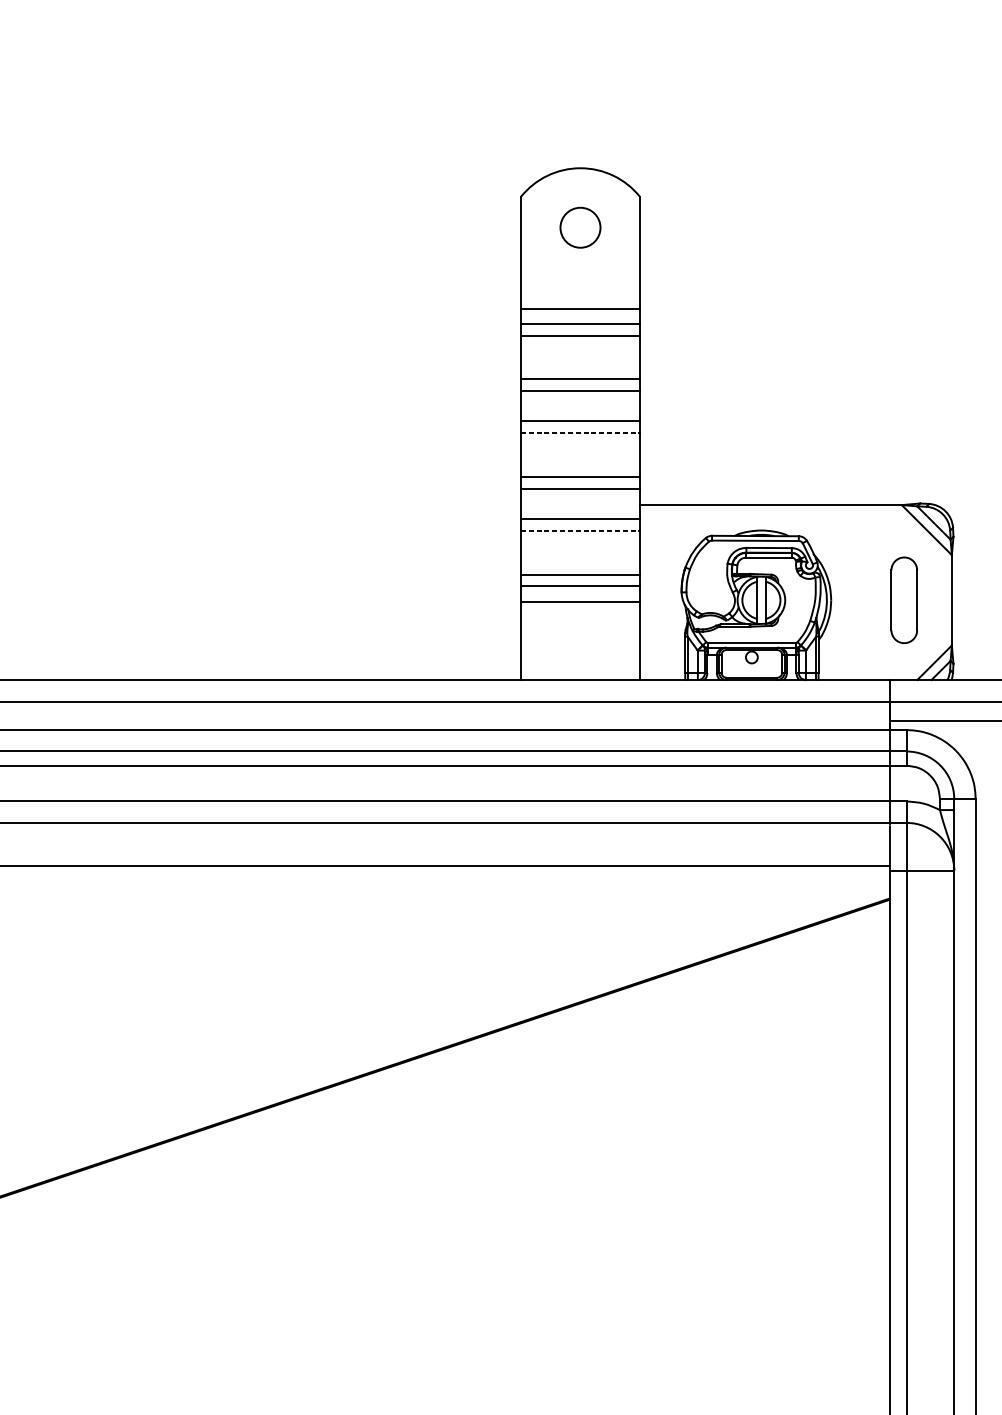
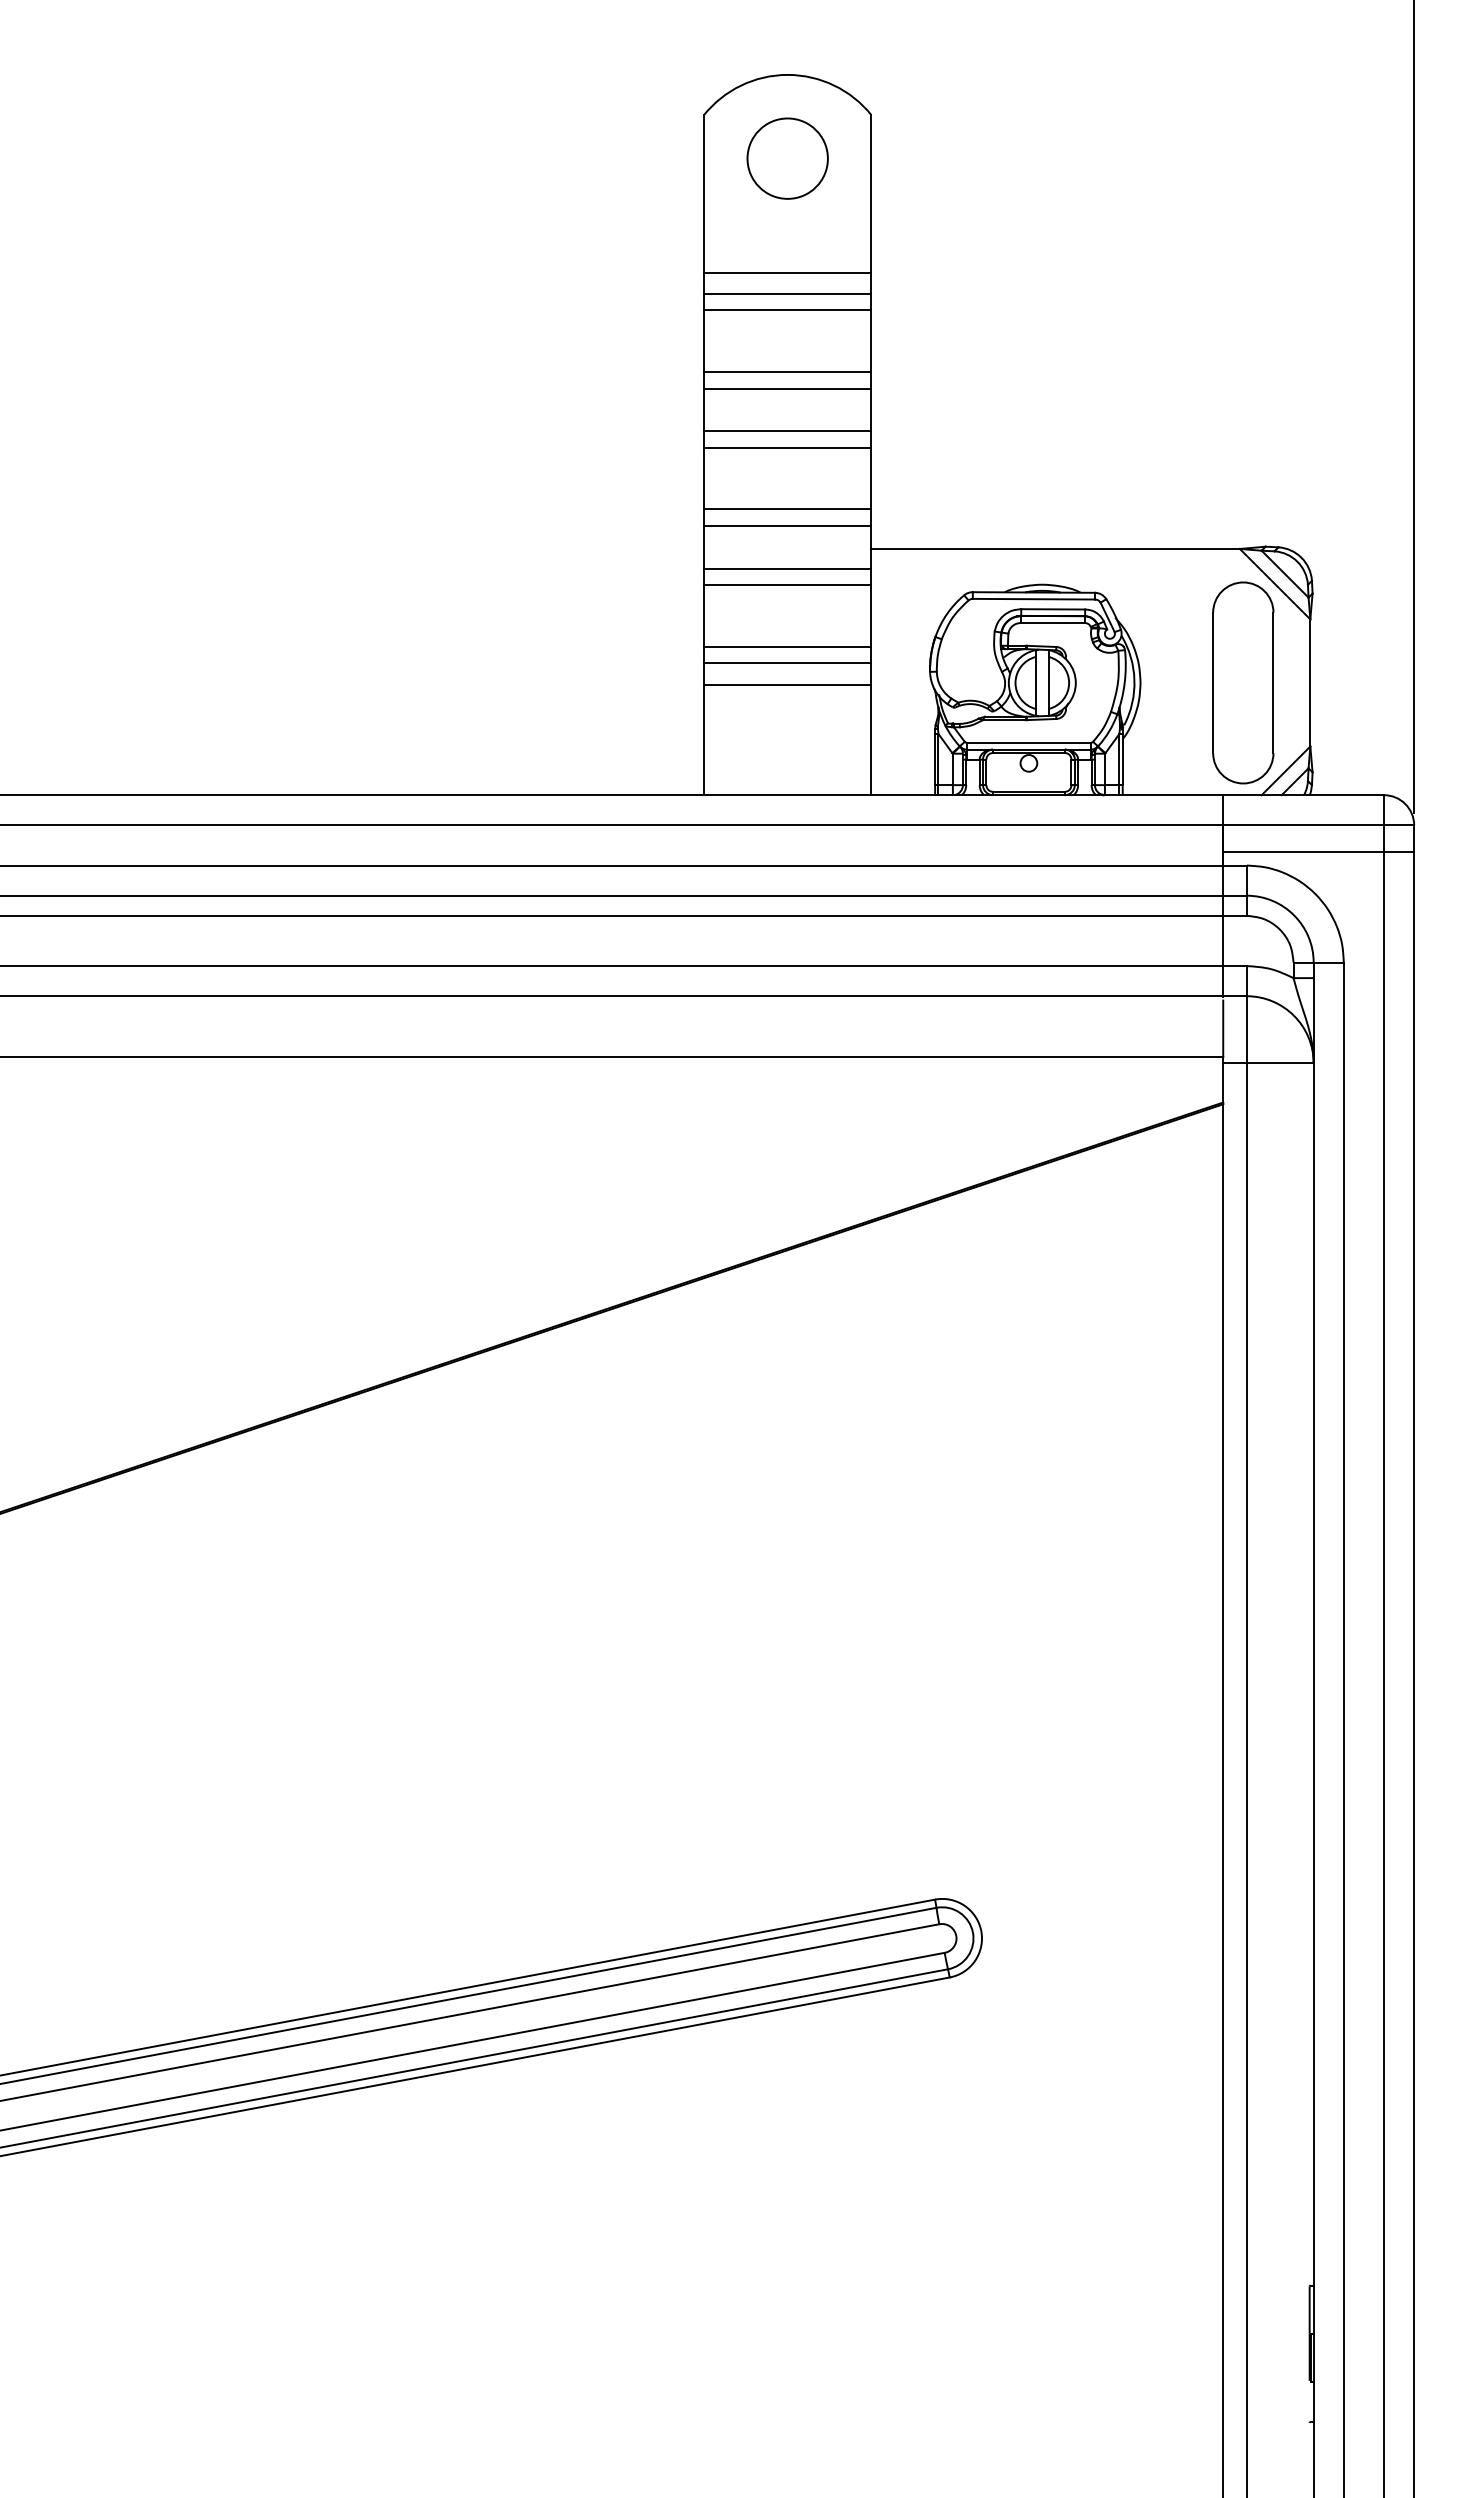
circle: (580, 227) -> (787, 158), size x1.43
line: (580, 433) -> (787, 447), dashed -> solid
line: (580, 531) -> (787, 585), dashed -> solid
part: (904, 599) -> (1243, 682), size x1.67

